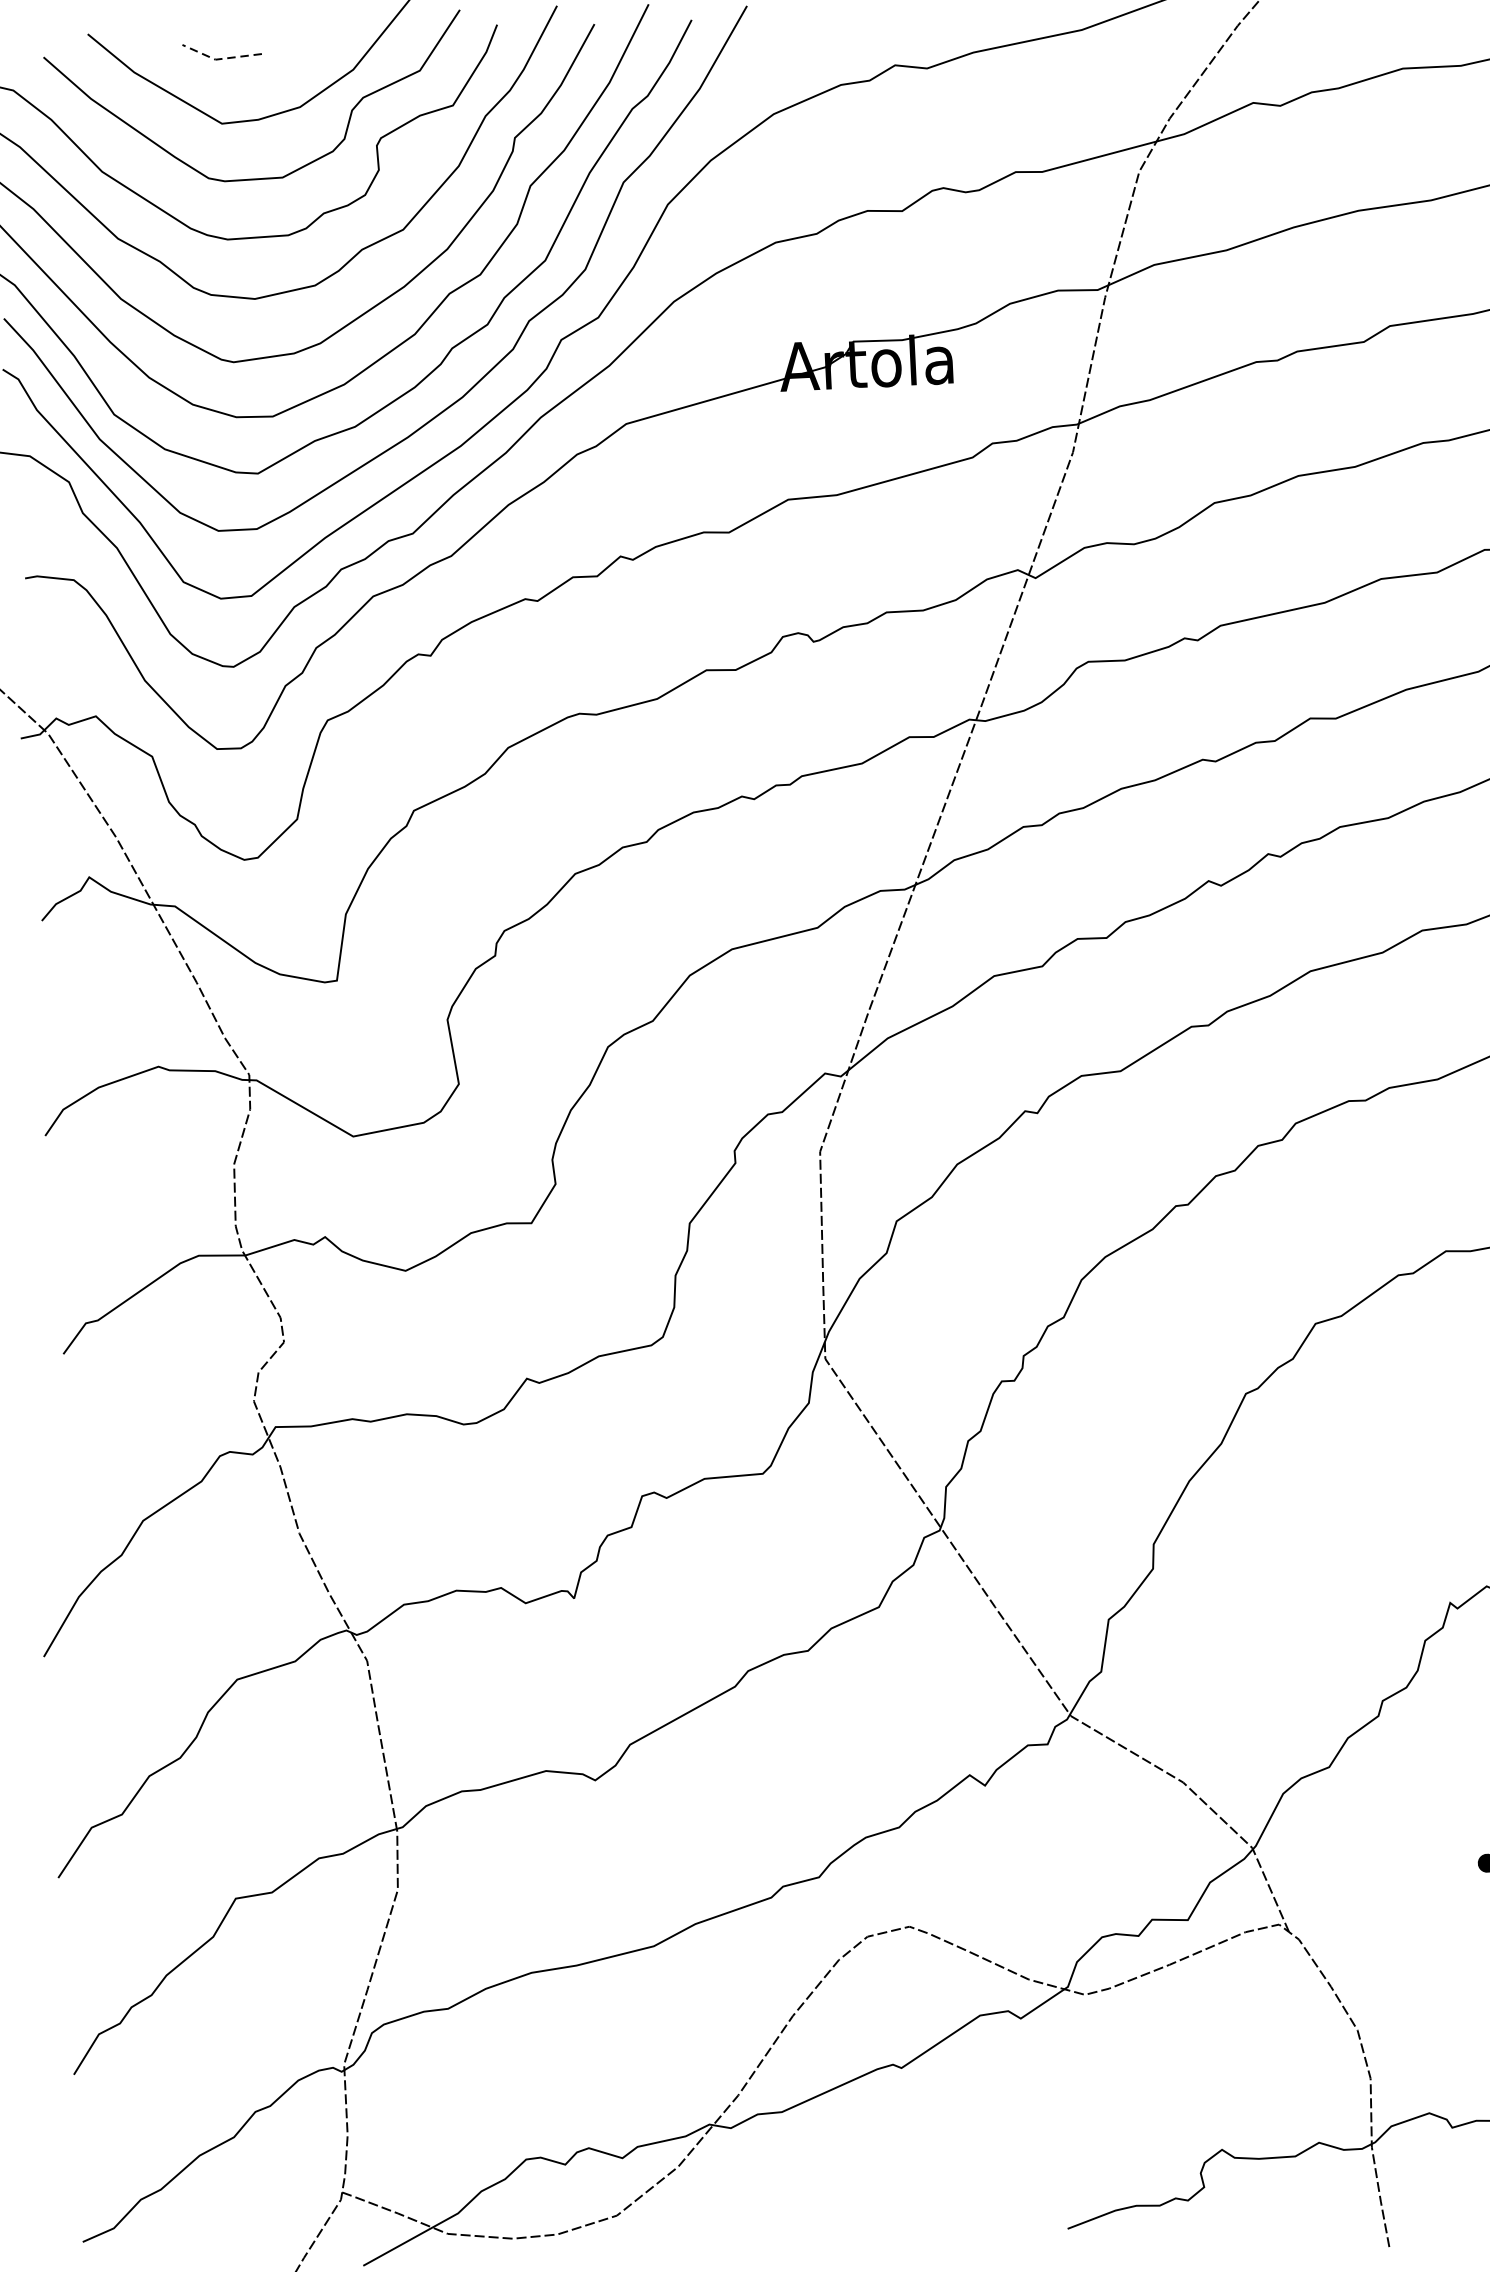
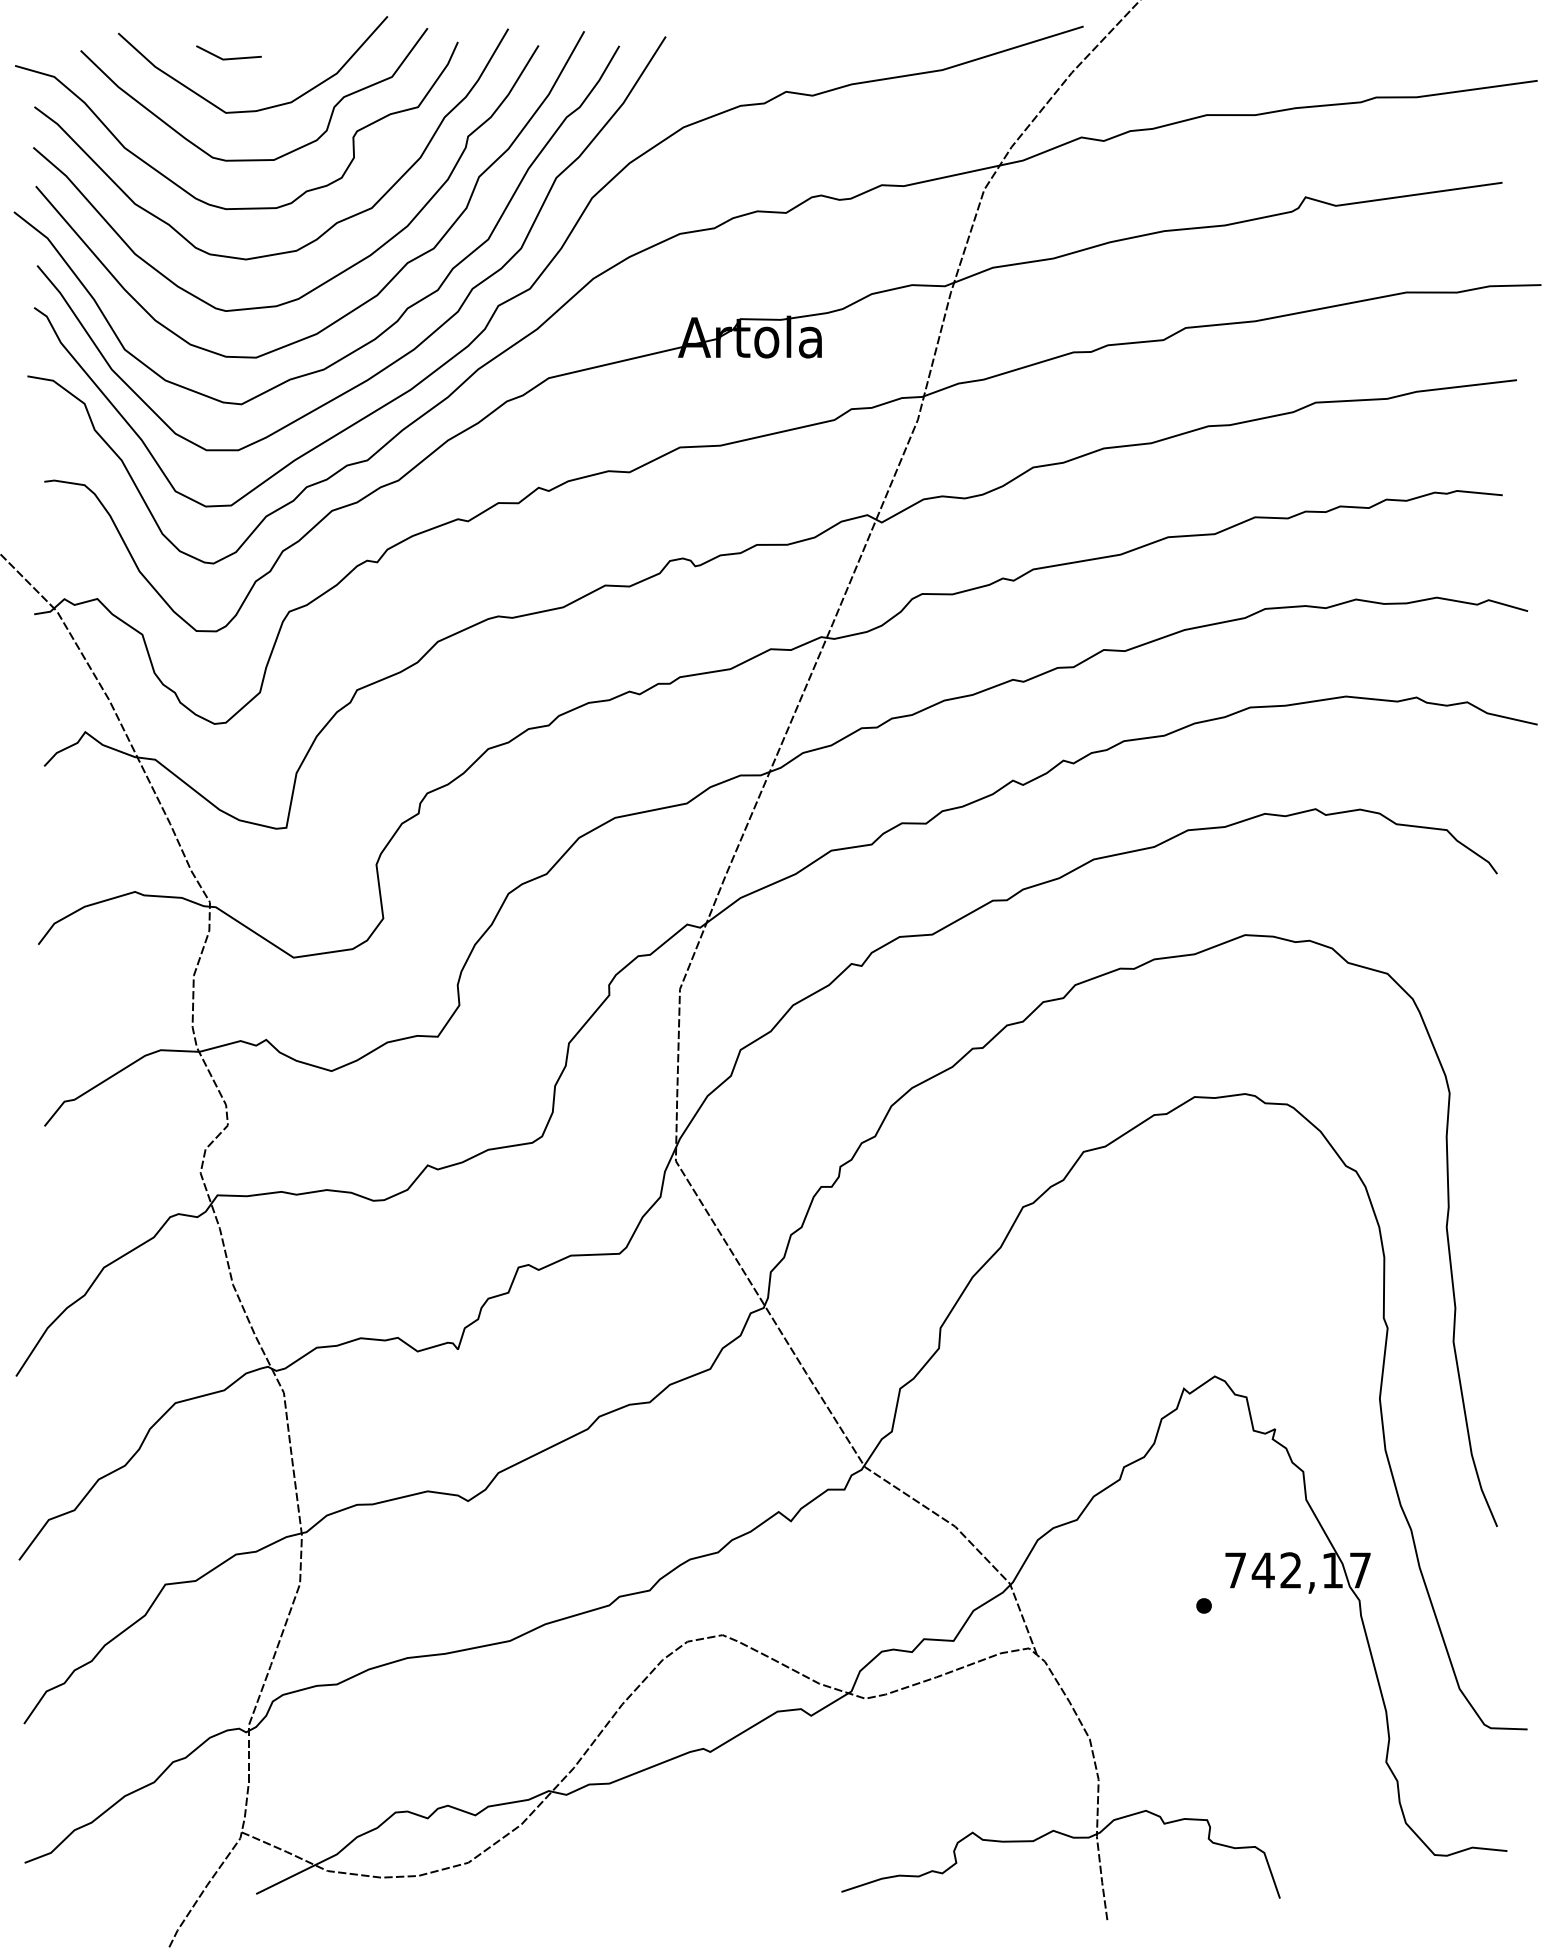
line: (219, 59) -> (226, 59), dashed -> solid

